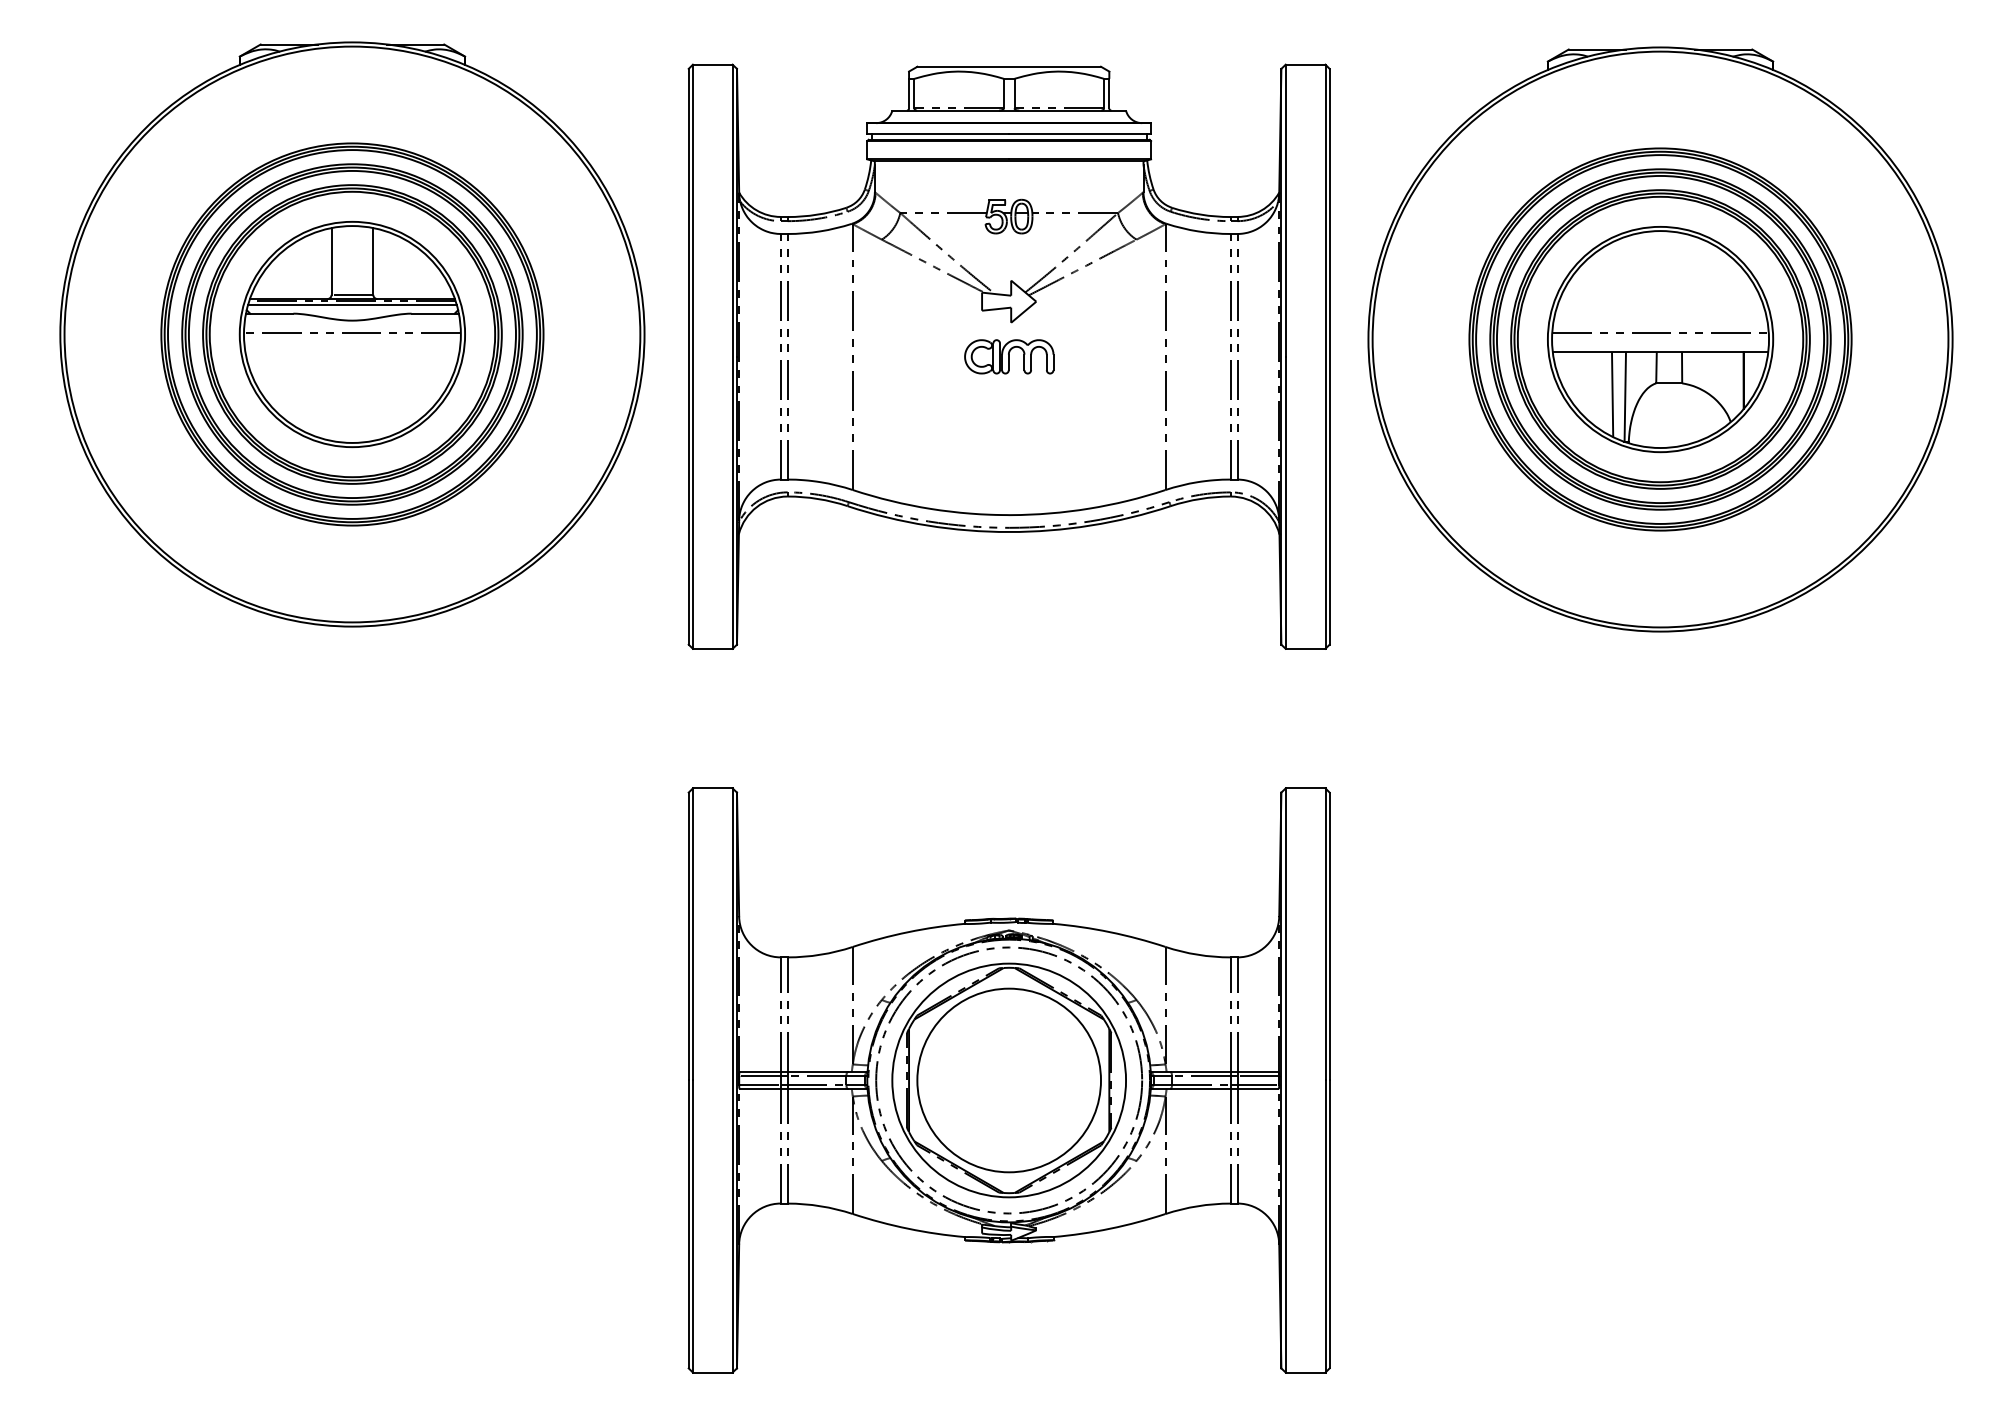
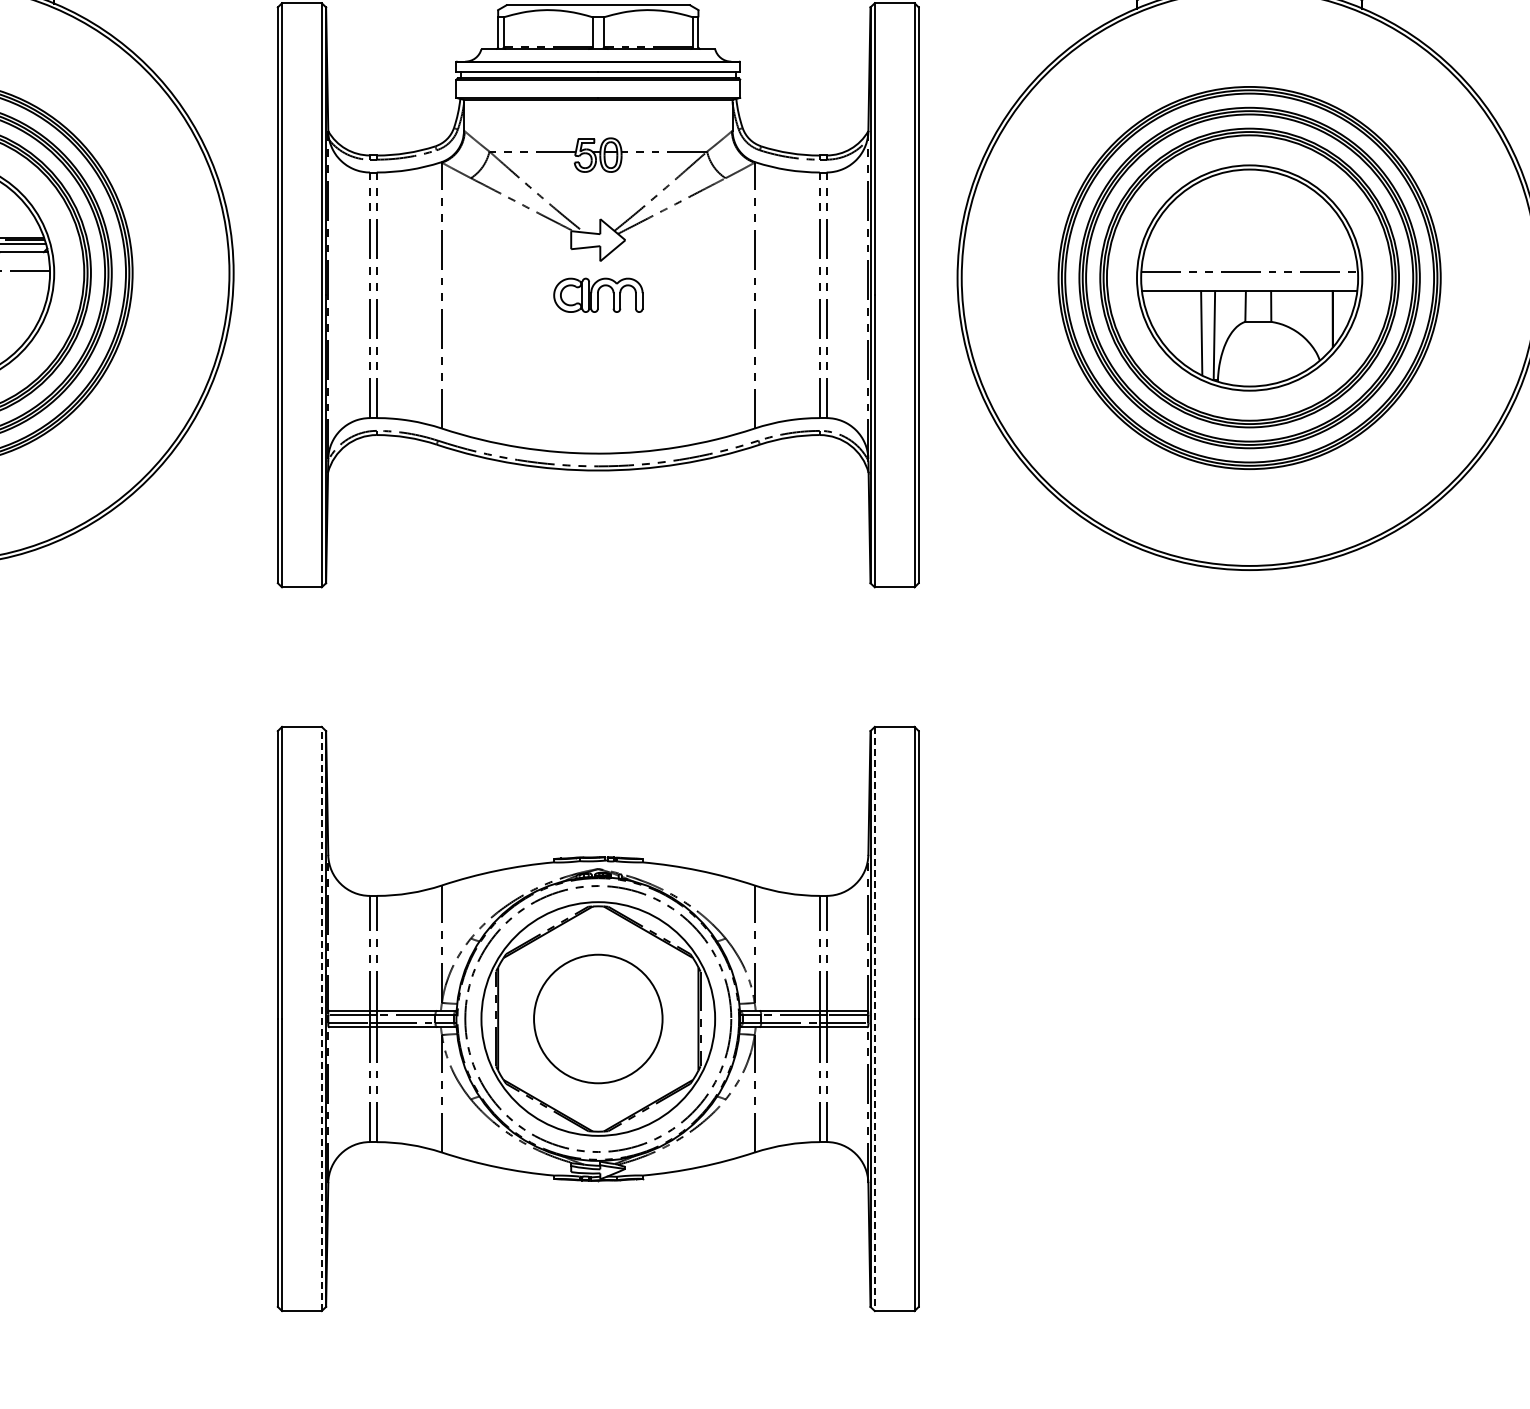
line: (732, 1079) -> (321, 1018), solid -> dashed
circle: (1009, 1080) -> (598, 1019), size x0.7
line: (1285, 1080) -> (874, 1019), solid -> dashed

